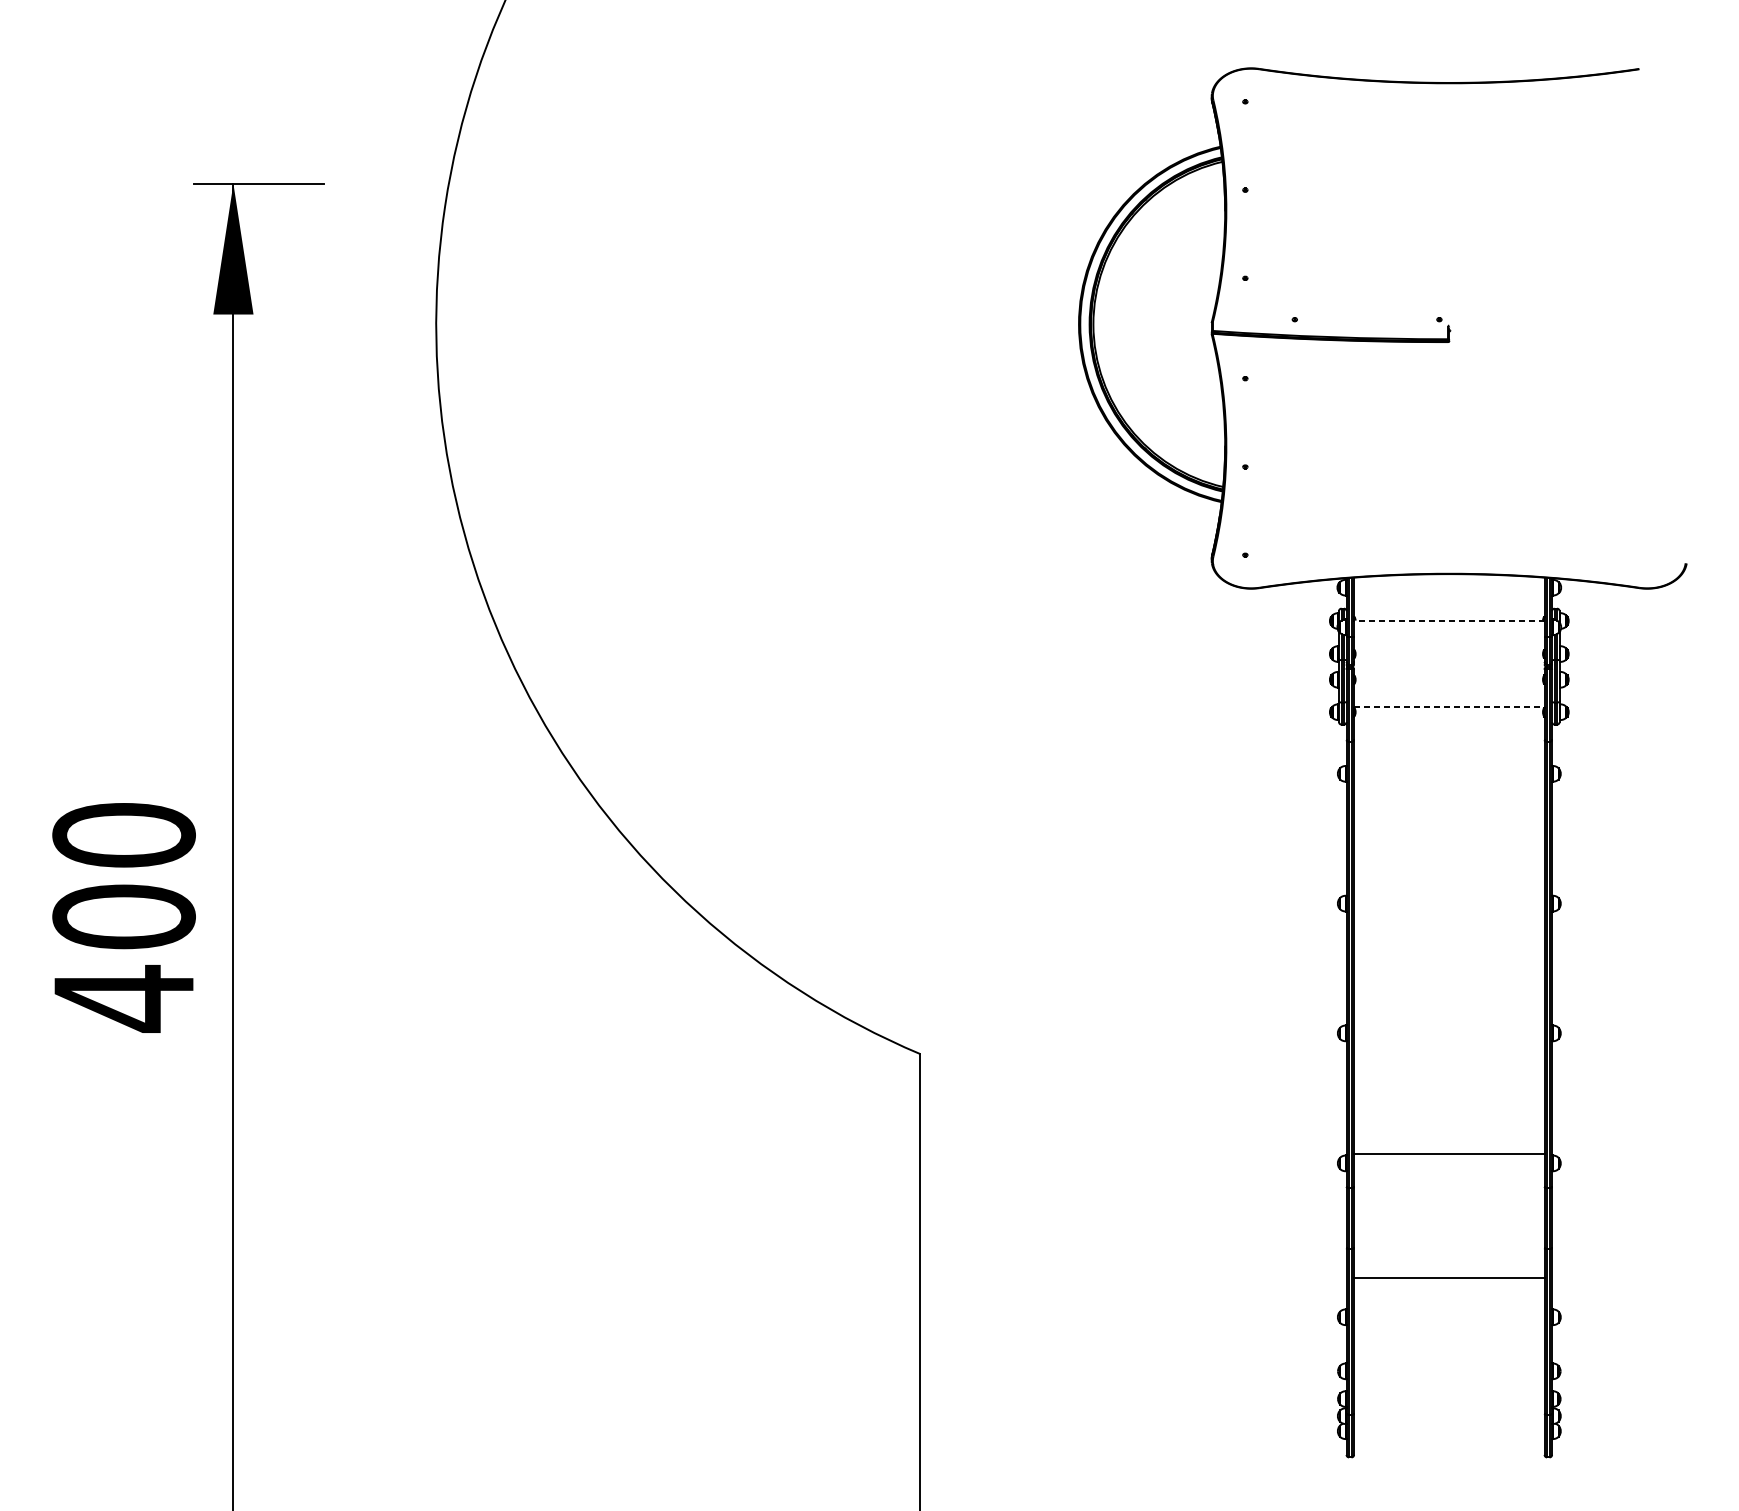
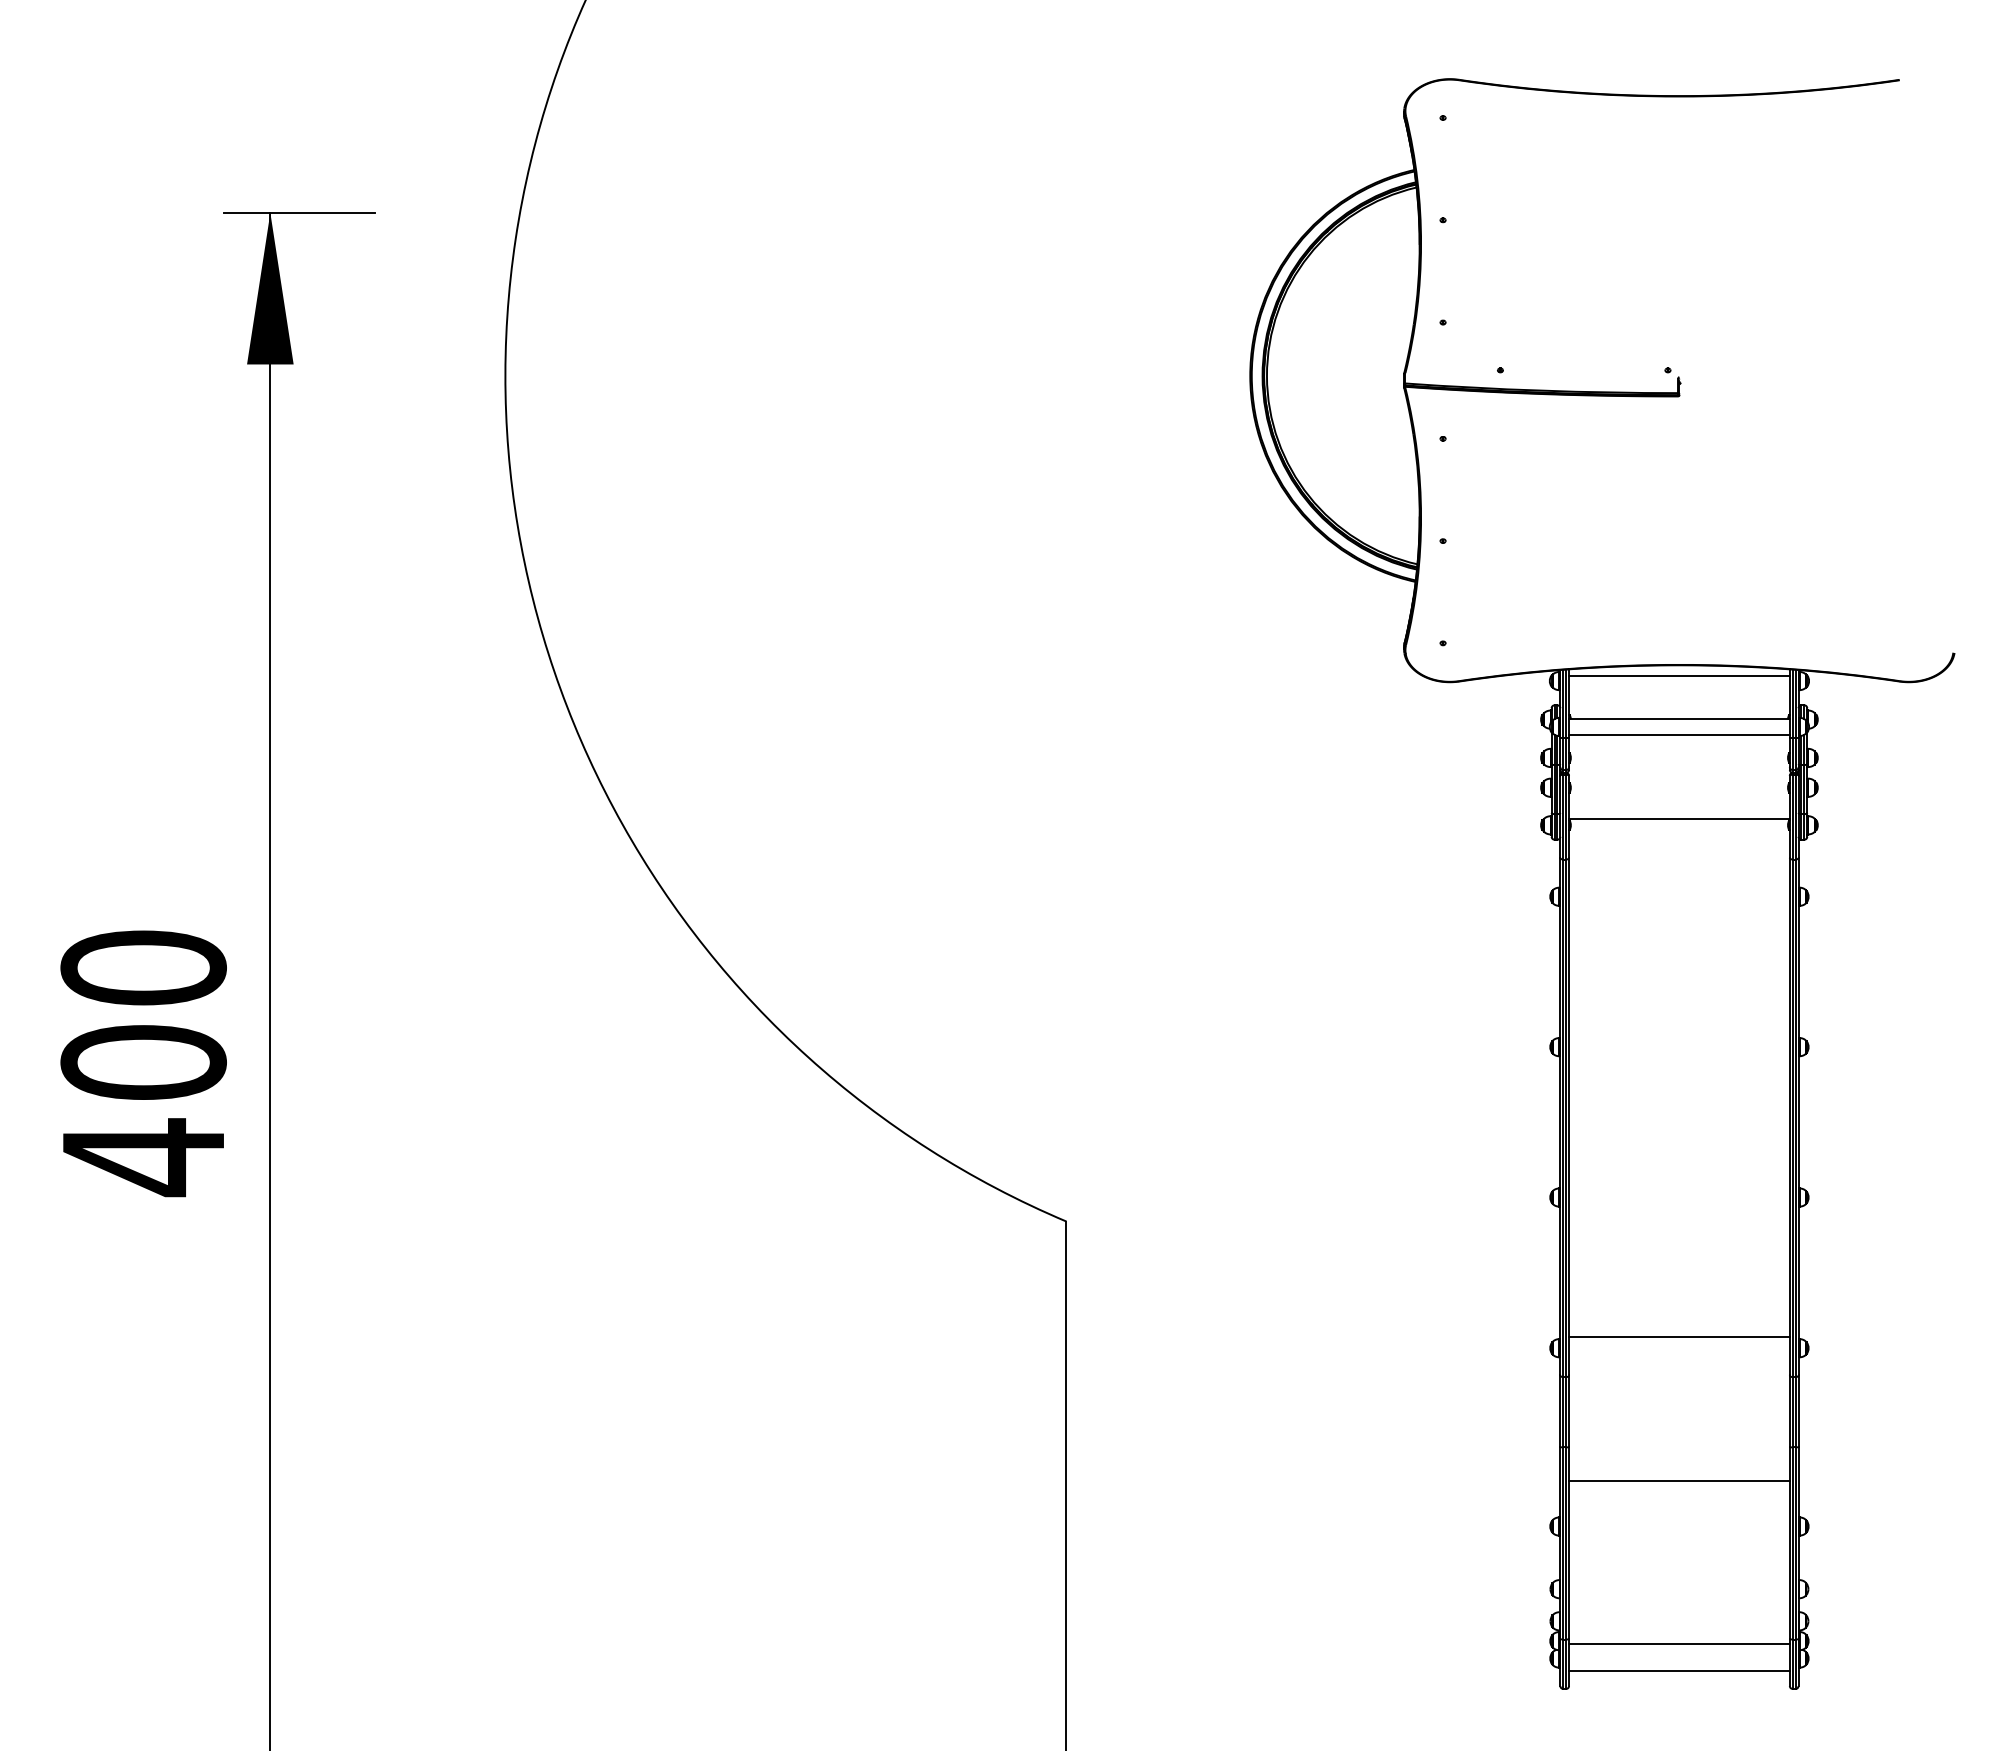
line: (1449, 582) -> (1679, 675), added
line: (1448, 620) -> (1678, 719), dashed -> solid
line: (1449, 633) -> (1679, 734), added
line: (1449, 707) -> (1679, 819), dashed -> solid
line: (1449, 1419) -> (1679, 1644), added
line: (1449, 1441) -> (1679, 1670), added

